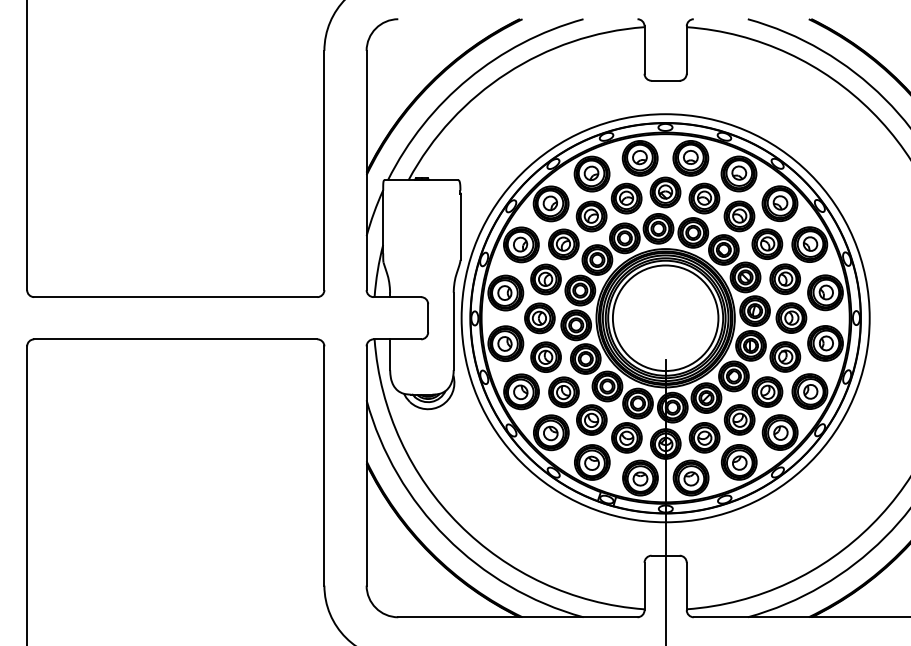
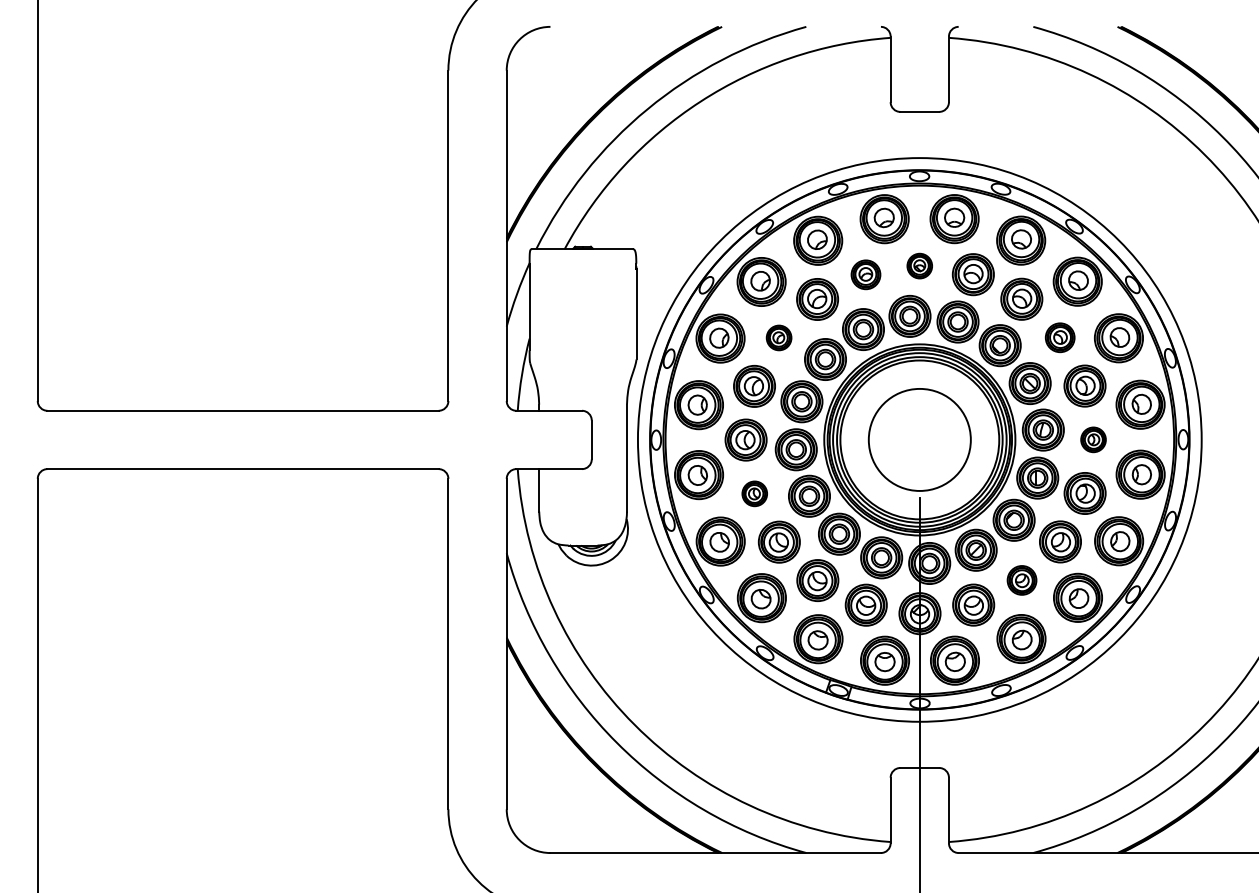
part: (665, 191) -> (919, 265), size x0.6
part: (626, 198) -> (865, 274), size x0.7
part: (563, 244) -> (778, 337), size x0.6
part: (766, 244) -> (1059, 337), size x0.7
circle: (665, 317) -> (919, 439), size x0.7
part: (791, 317) -> (1093, 439), size x0.6
part: (545, 357) -> (754, 493), size x0.6
part: (739, 420) -> (1021, 580), size x0.7

